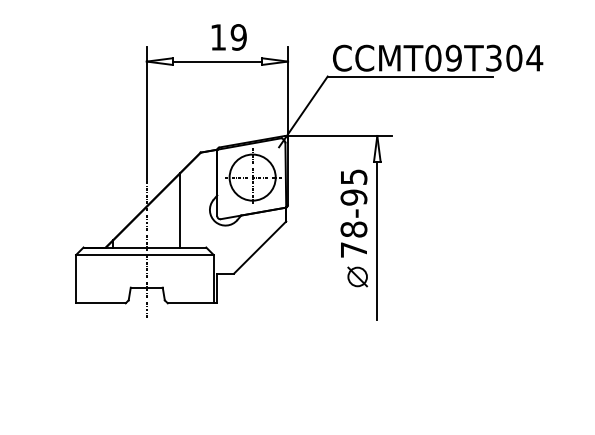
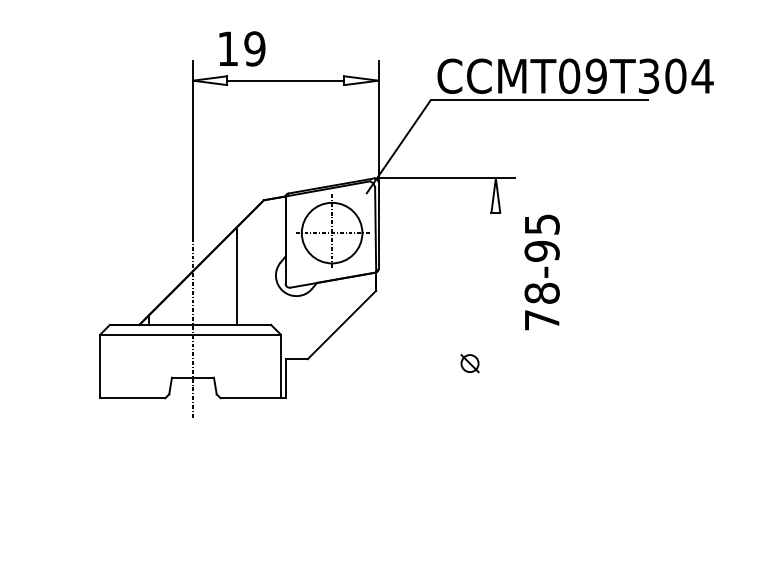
text: (229, 37) -> (242, 48), moved
text: (353, 213) -> (541, 272), moved
line: (377, 241) -> (495, 316), removed
part: (357, 276) -> (469, 363), size x0.7

